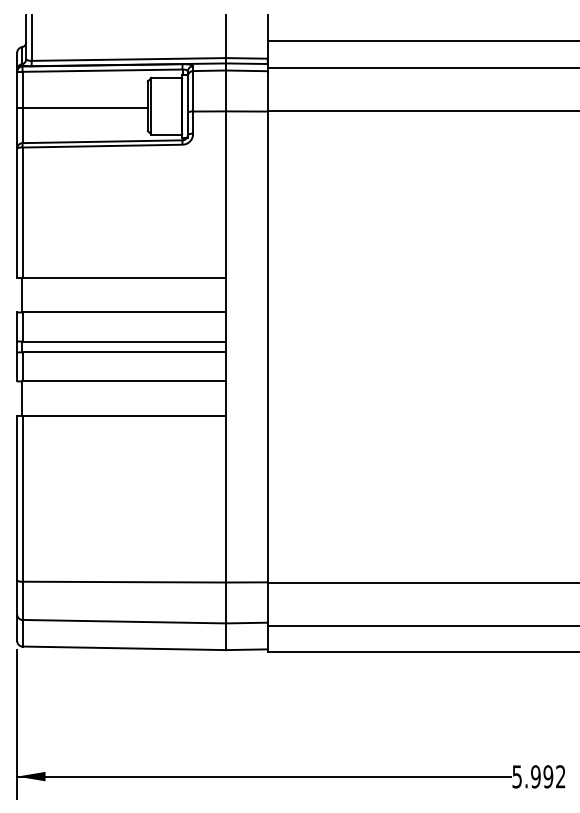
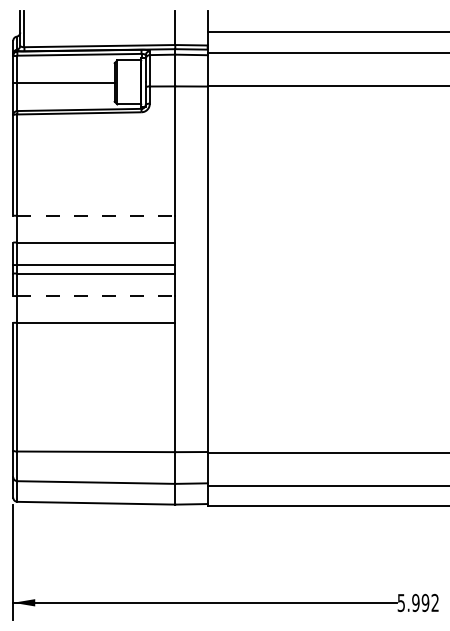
line: (124, 277) -> (96, 215), solid -> dashed
line: (124, 381) -> (96, 296), solid -> dashed

